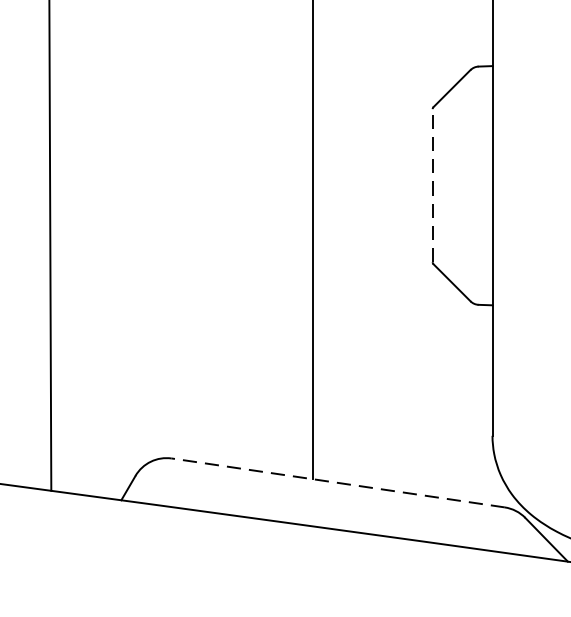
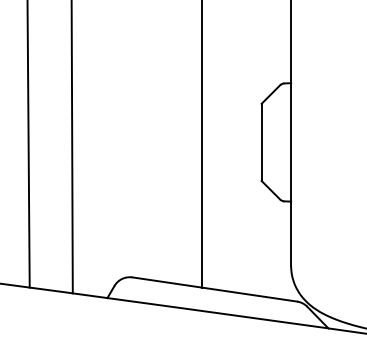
line: (432, 185) -> (261, 142), dashed -> solid
line: (337, 482) -> (214, 289), dashed -> solid

